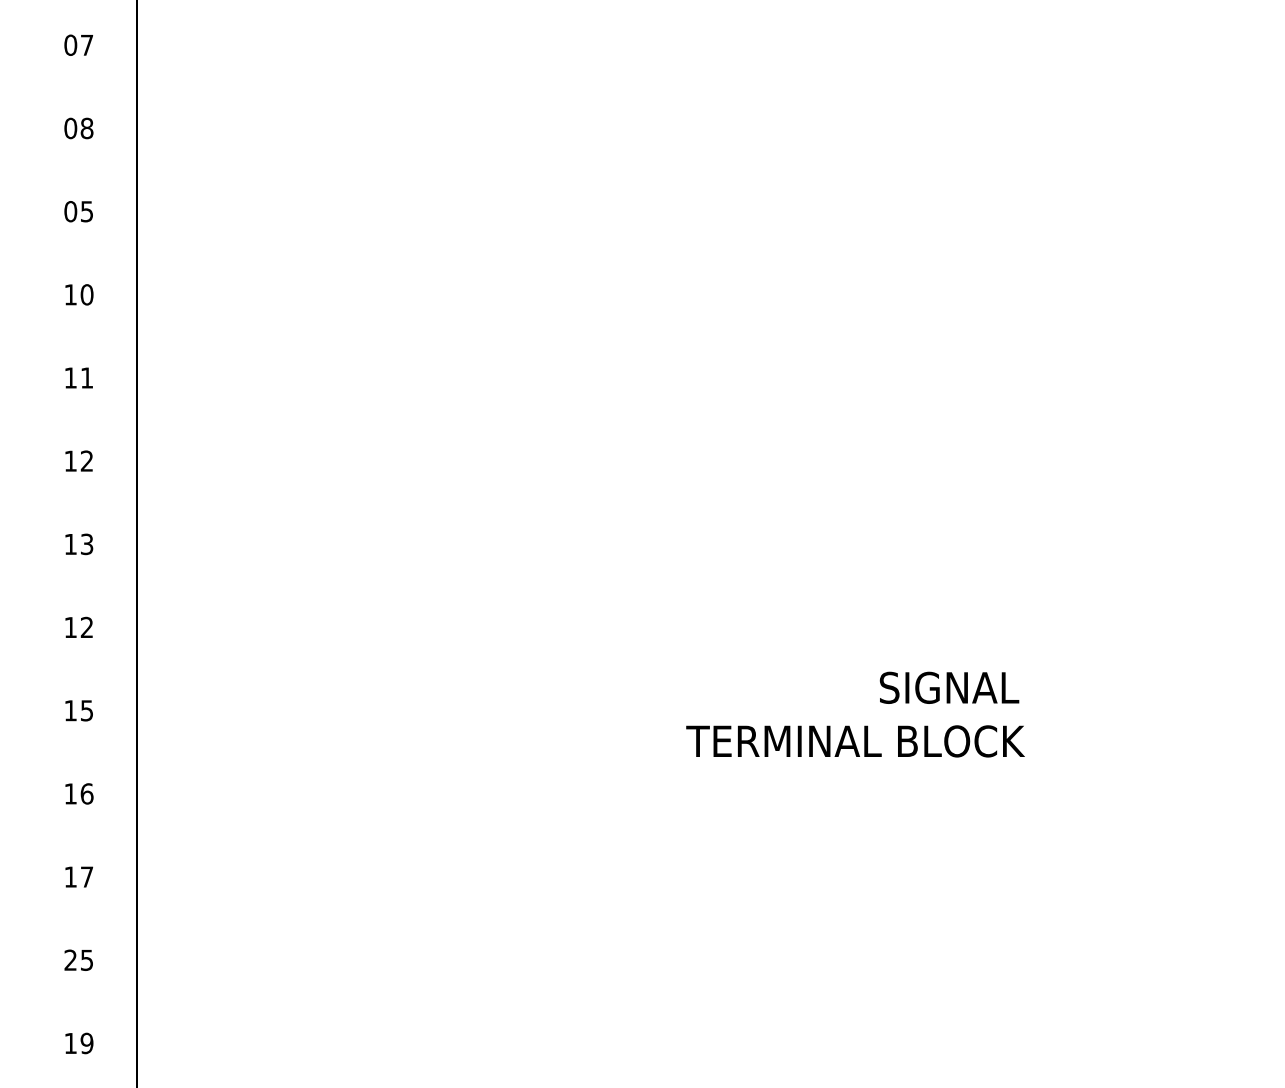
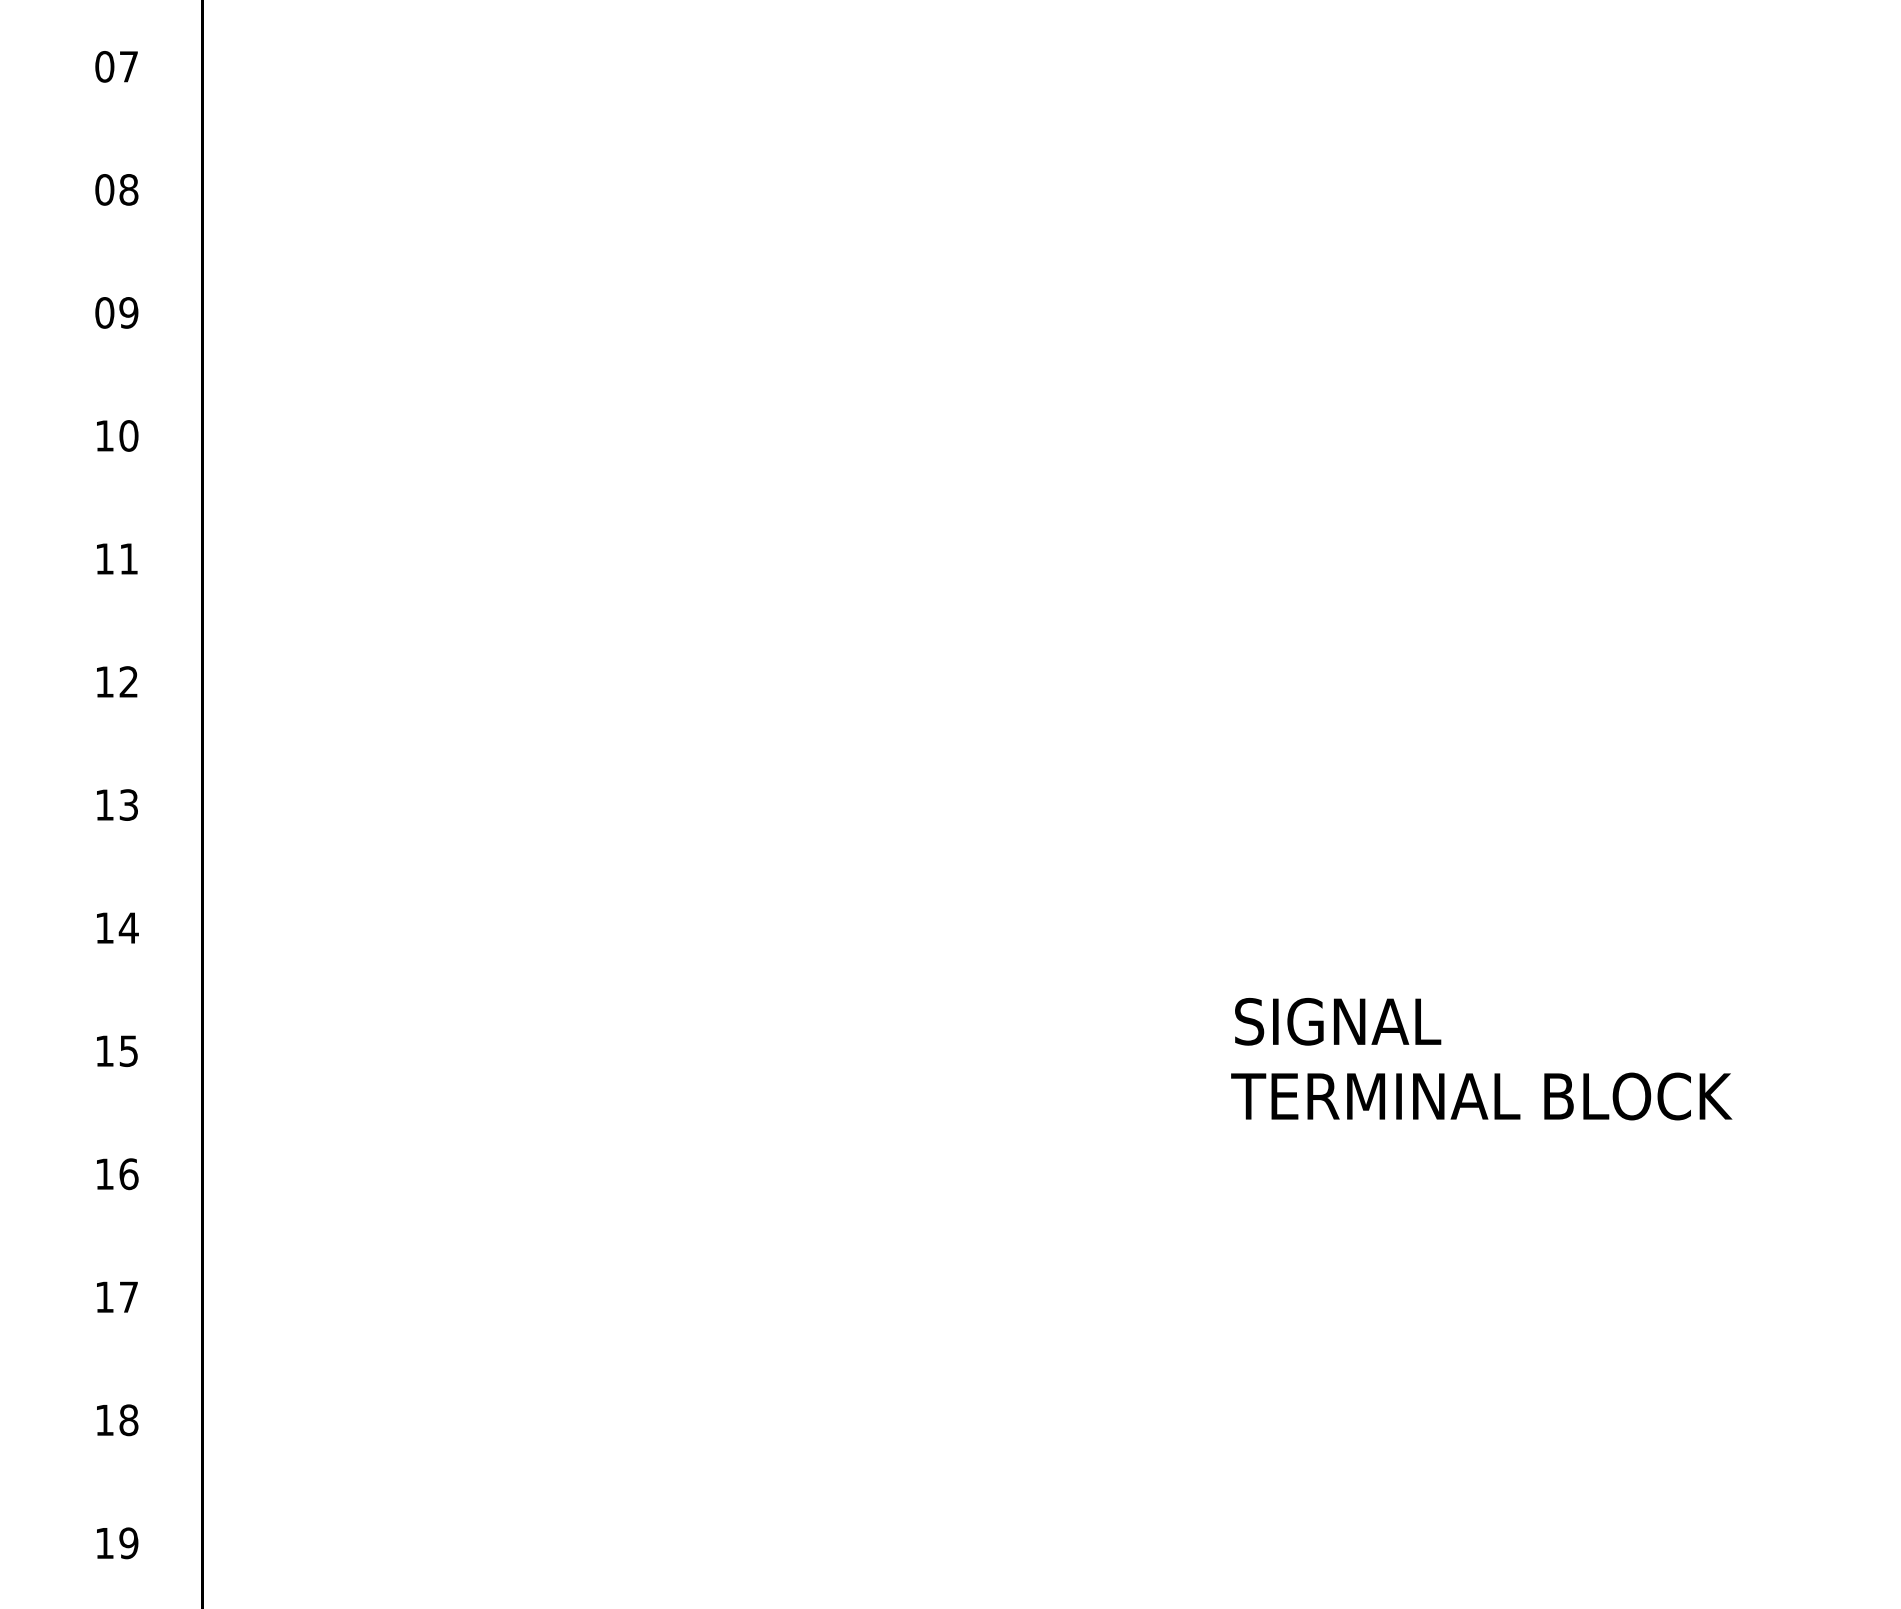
text: (86, 211) -> (128, 312), 05 -> 09
text: (86, 626) -> (128, 926), 12 -> 14
text: (949, 687) -> (1338, 1021), moved
text: (855, 741) -> (1481, 1096), moved
text: (78, 959) -> (116, 1419), 25 -> 18

